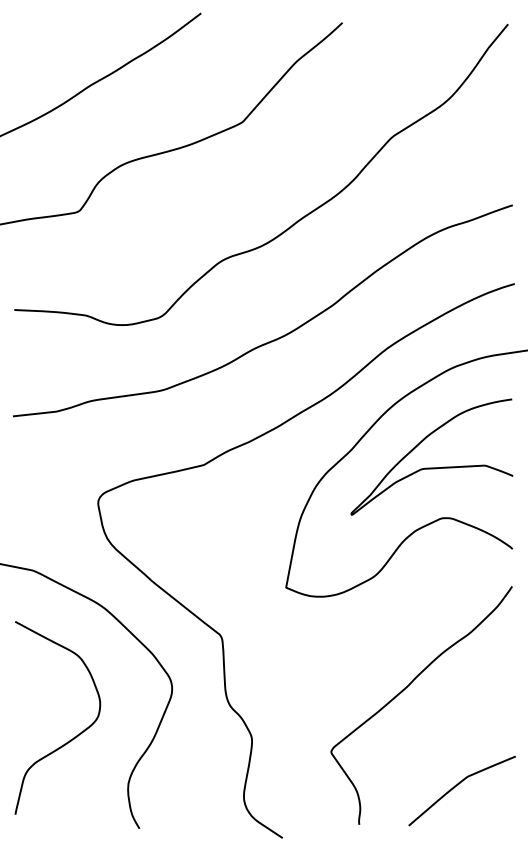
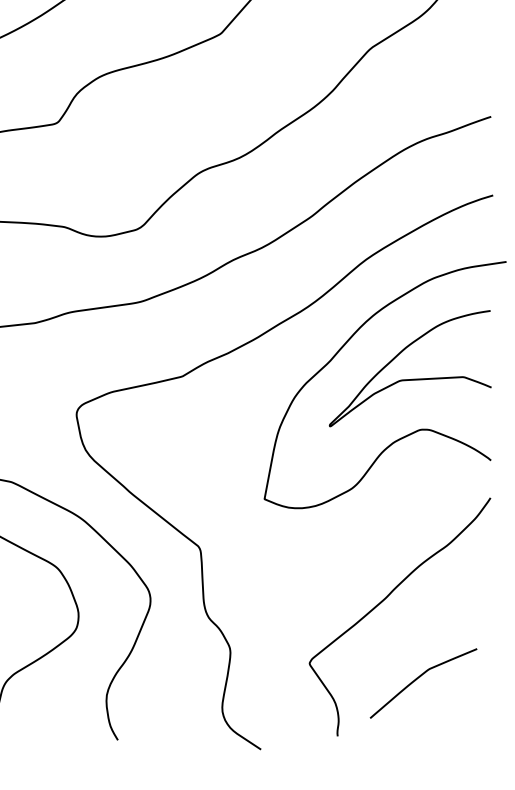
curve: (458, 785) -> (419, 678), moved

